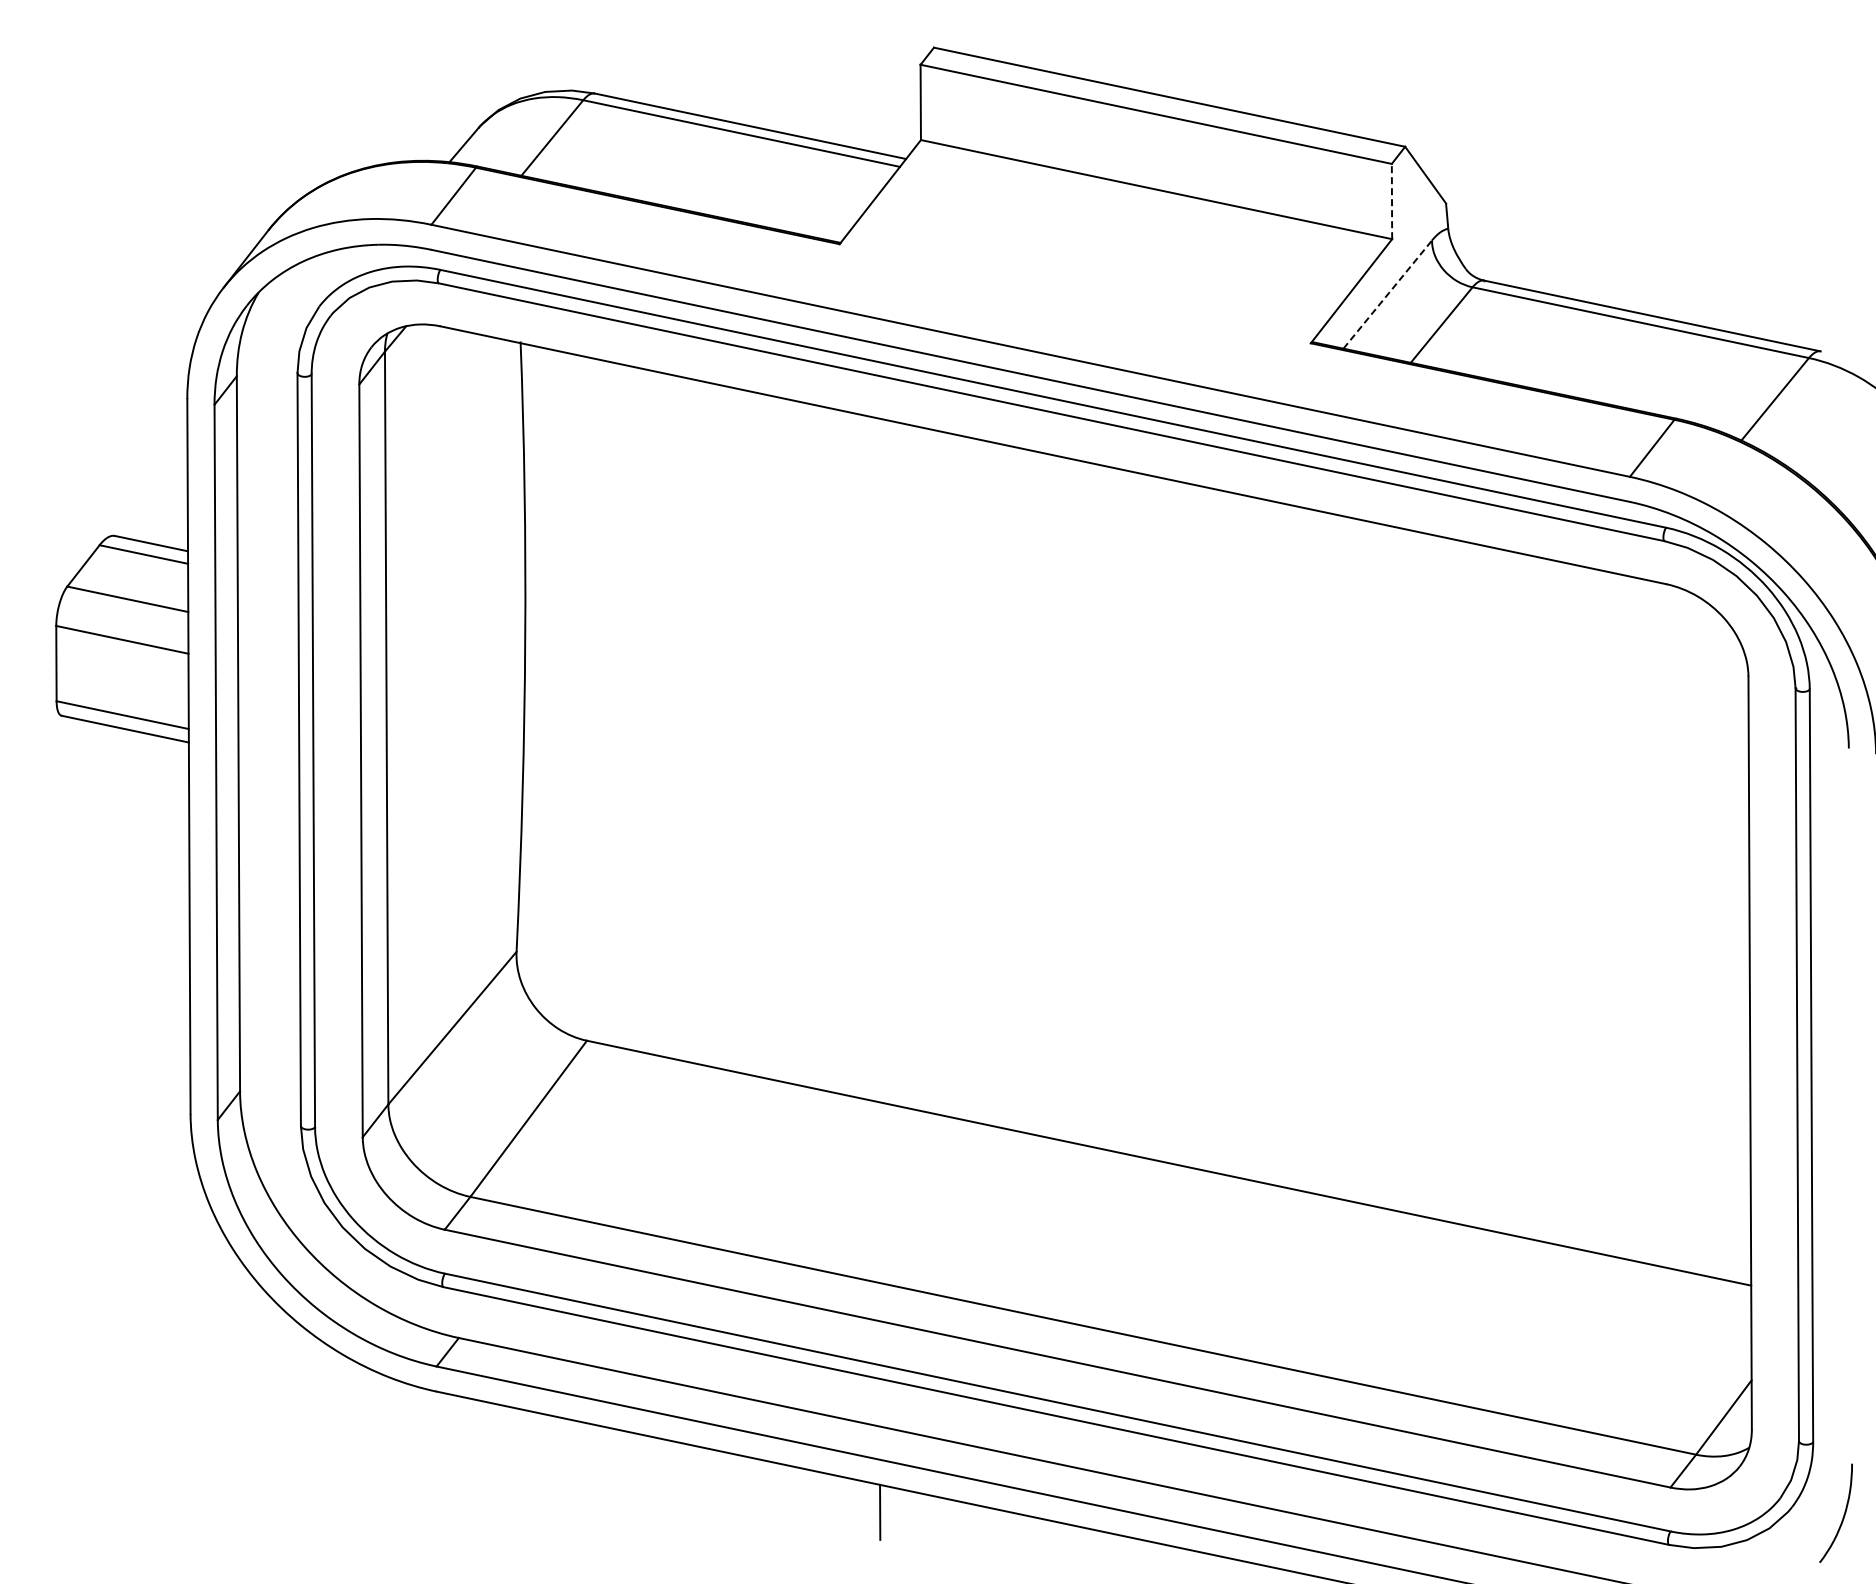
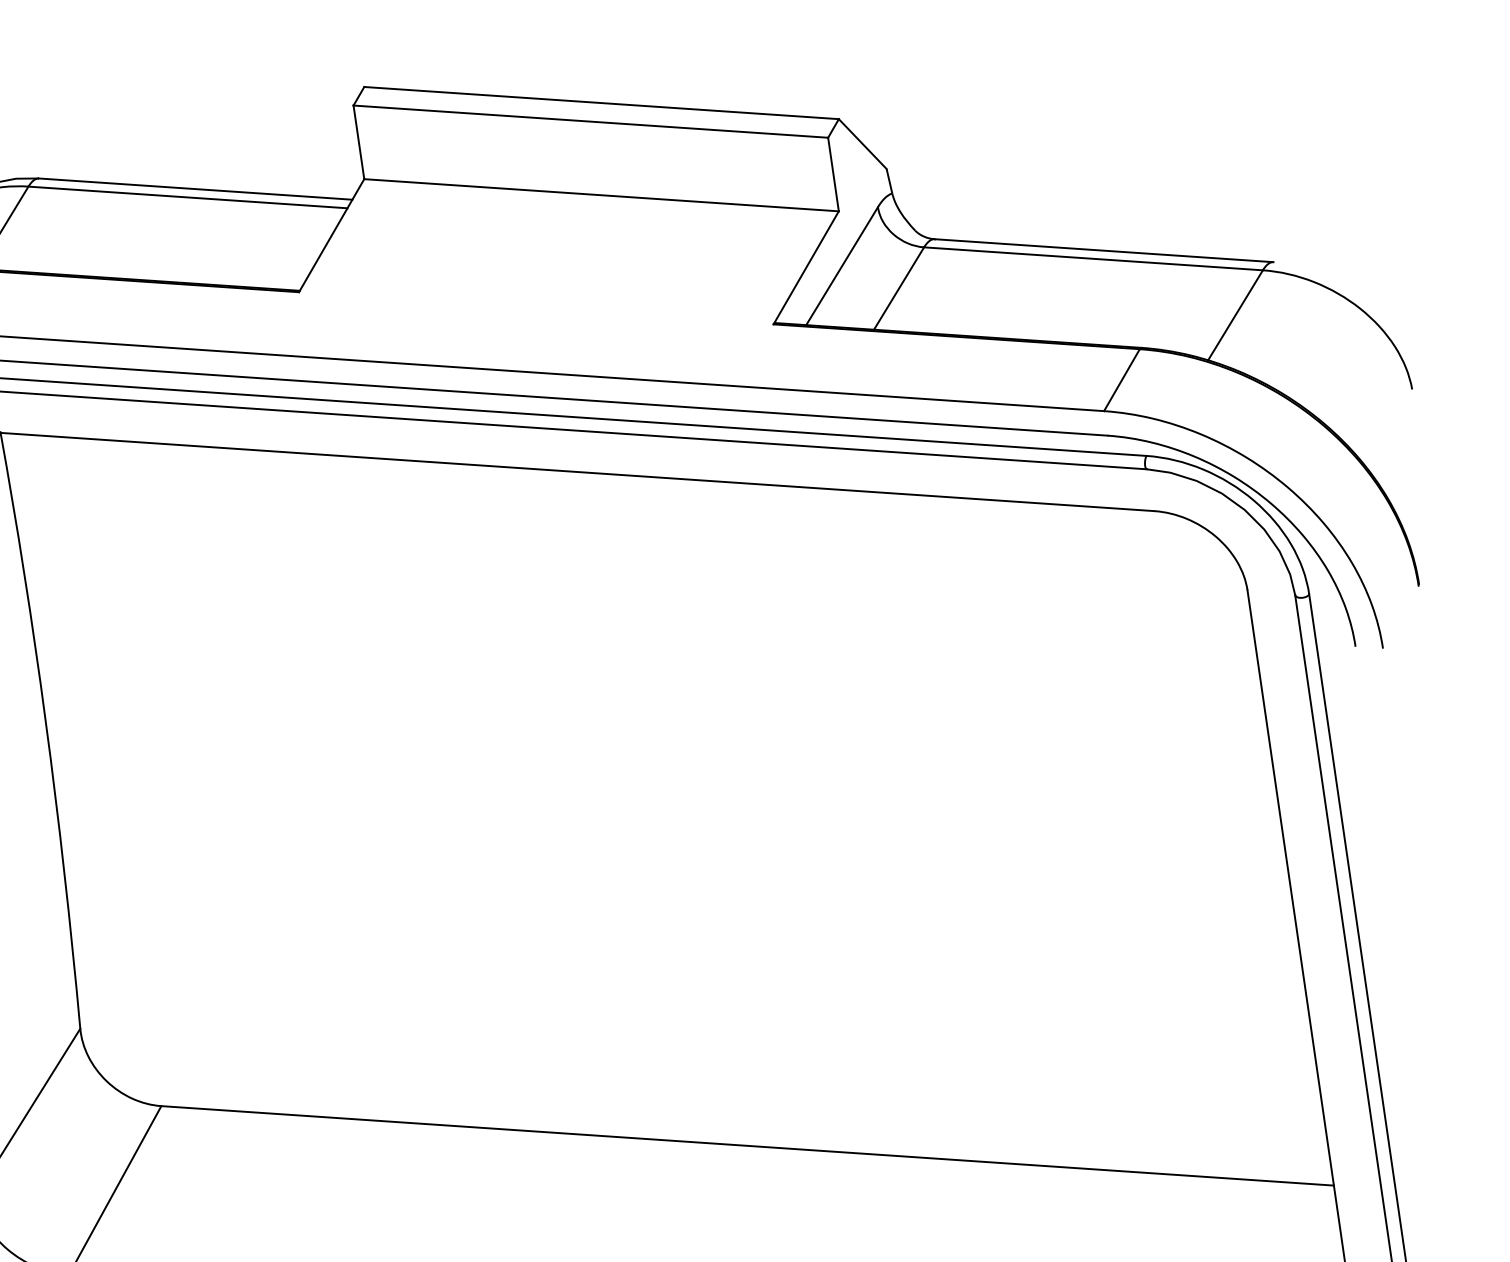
line: (1392, 201) -> (833, 174), dashed -> solid
line: (1387, 294) -> (841, 266), dashed -> solid

